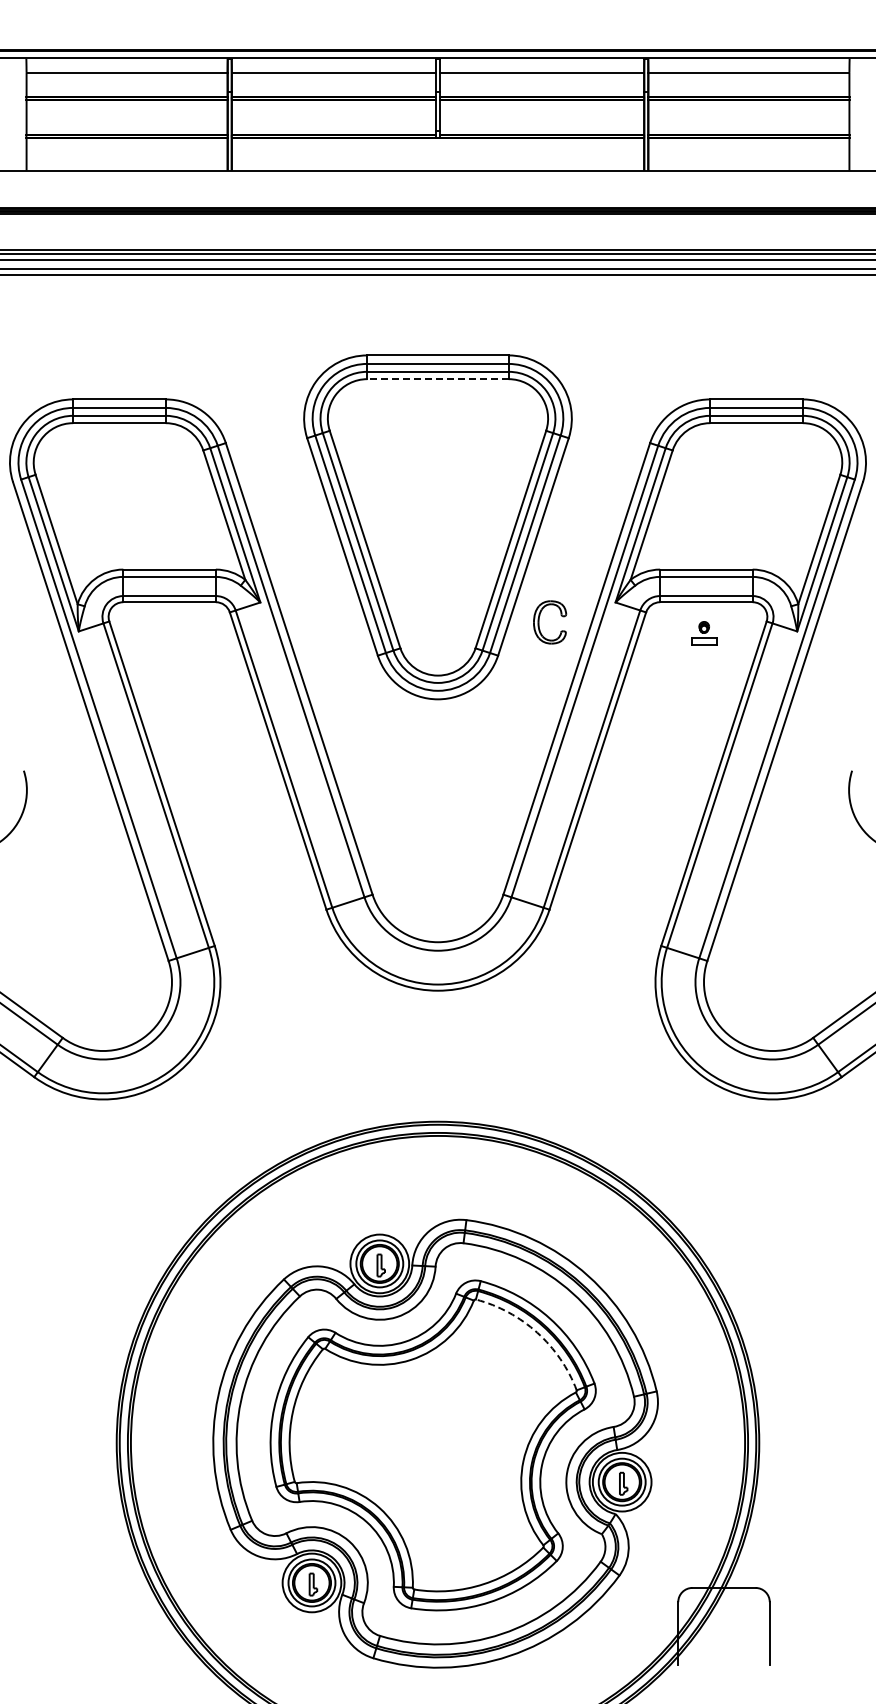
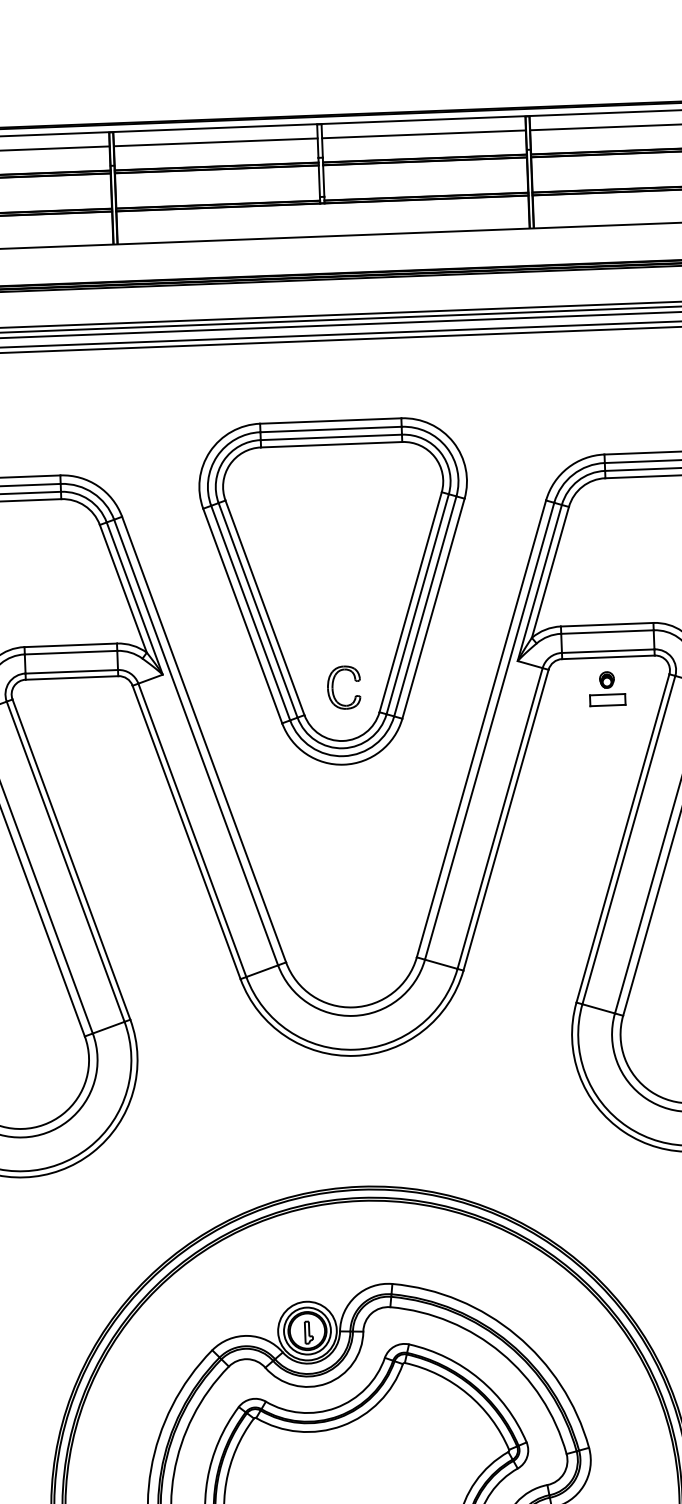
line: (437, 379) -> (331, 445), dashed -> solid
part: (539, 622) -> (333, 688), moved
part: (704, 633) -> (607, 688), size x1.43
arc: (537, 1332) -> (467, 1393), dashed -> solid

